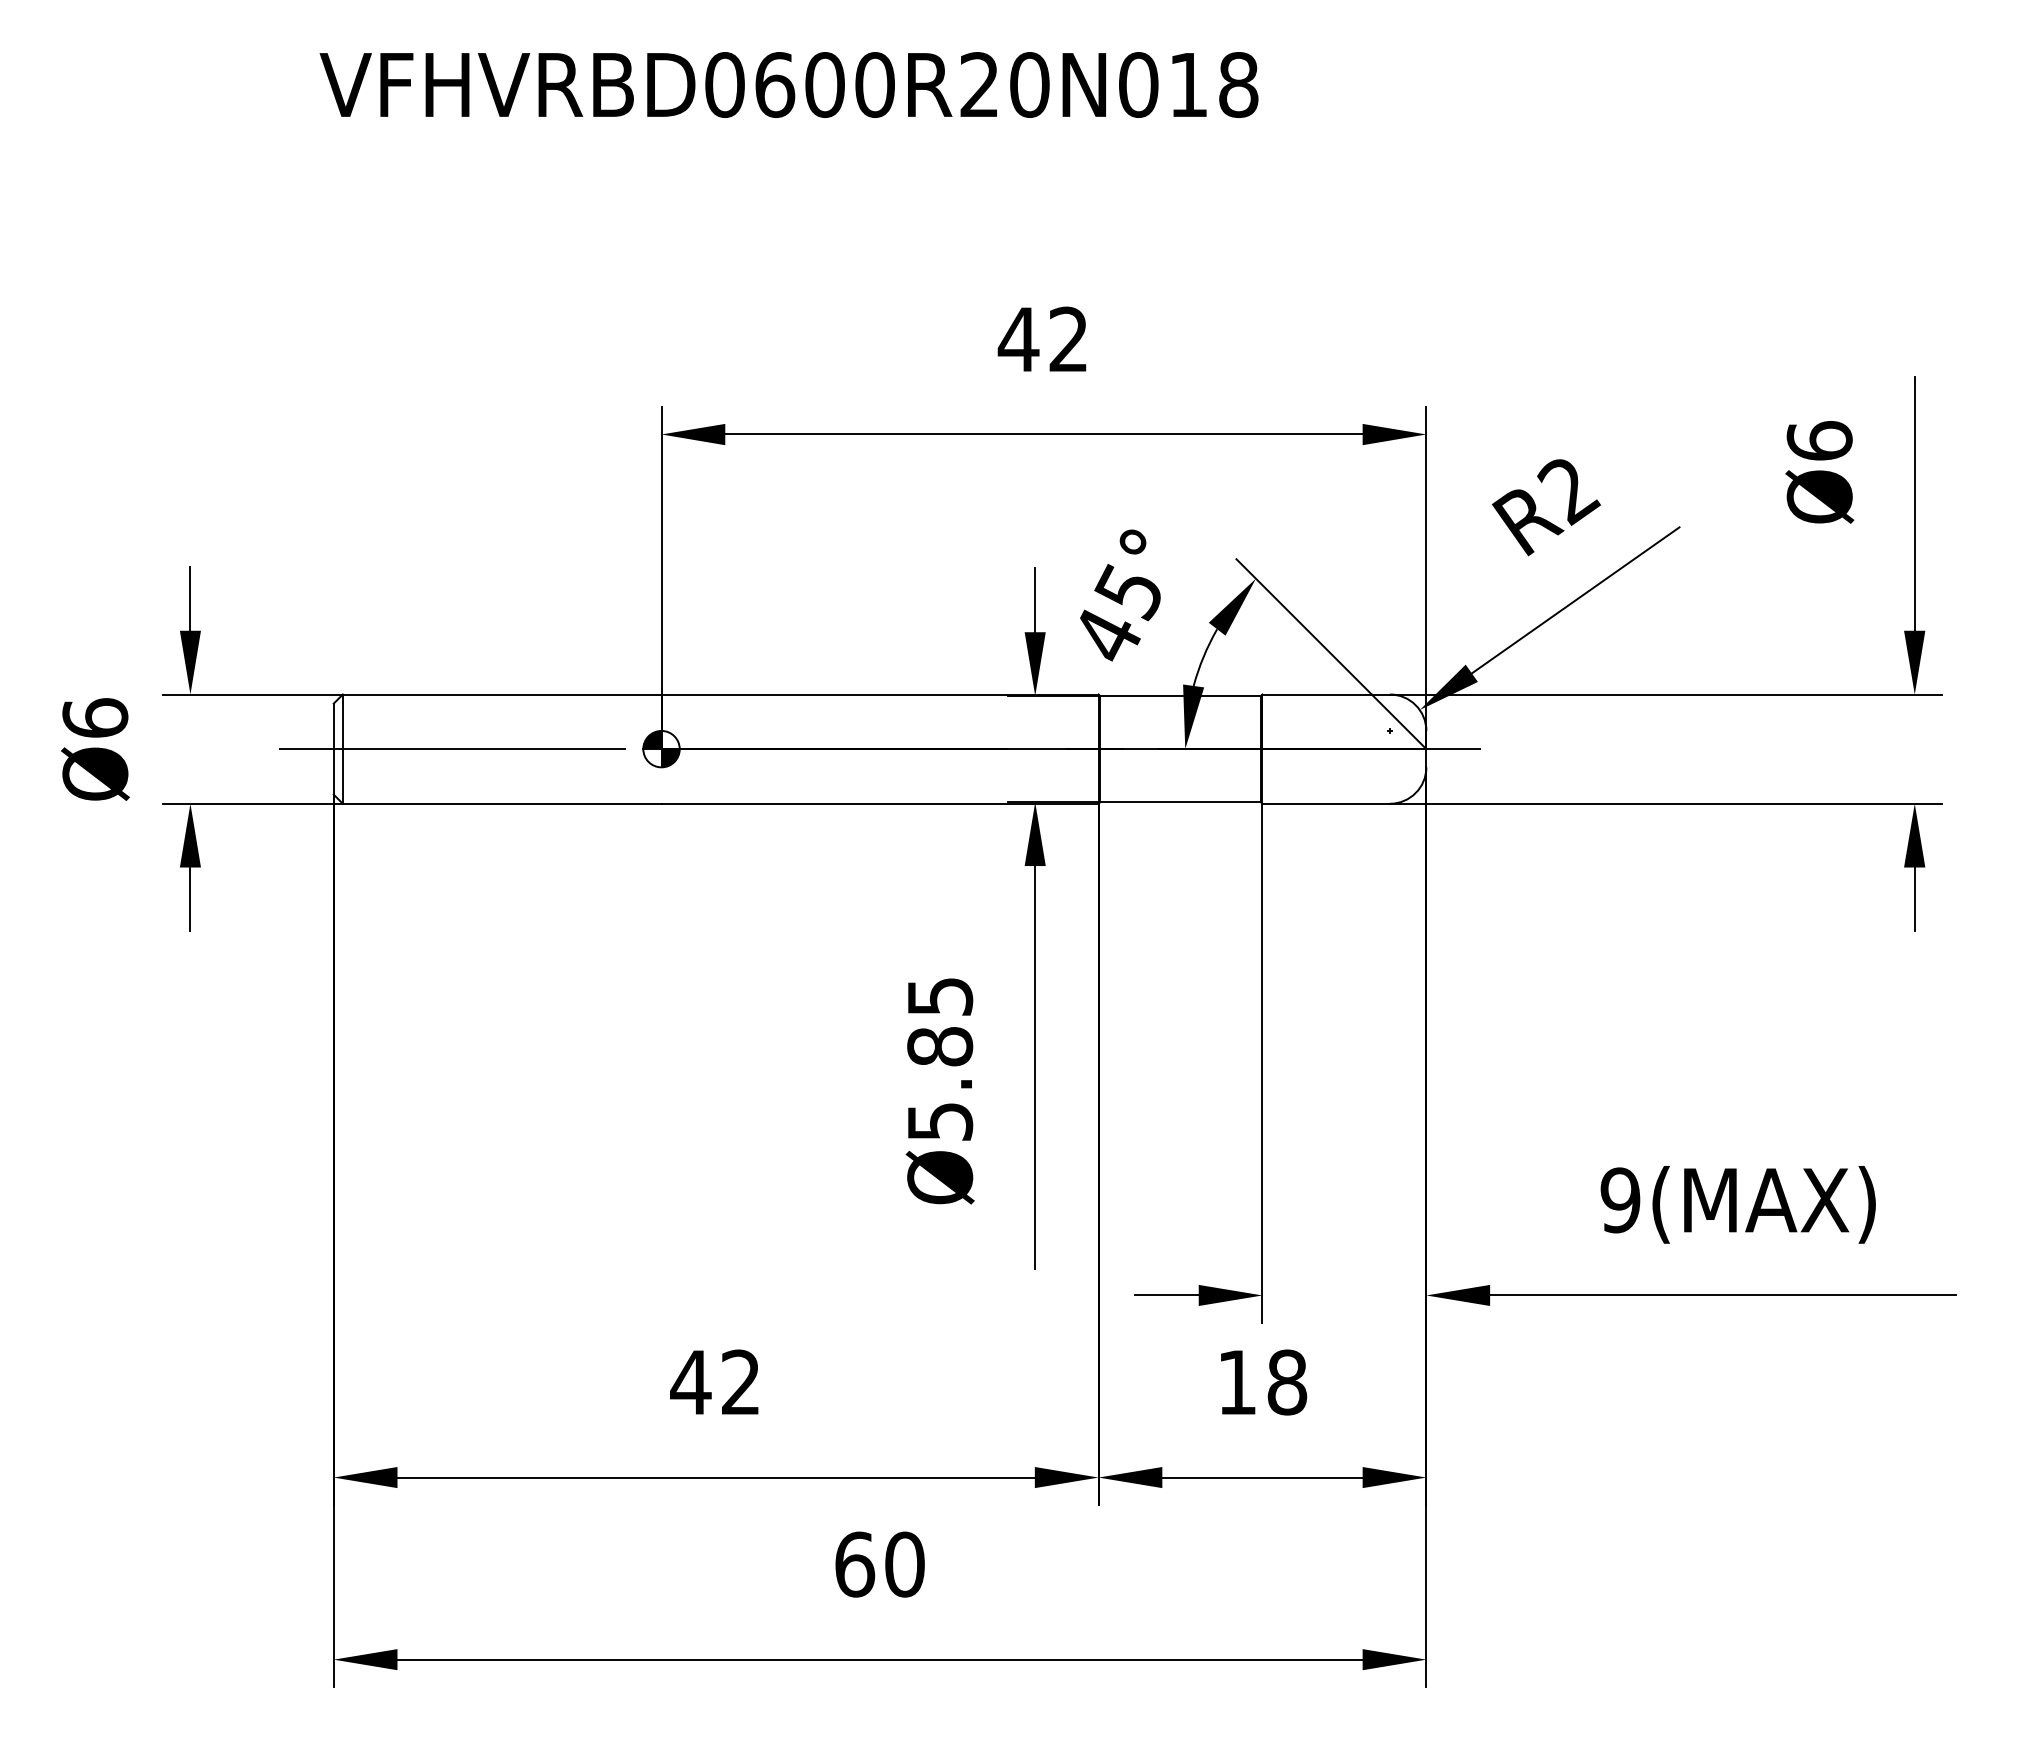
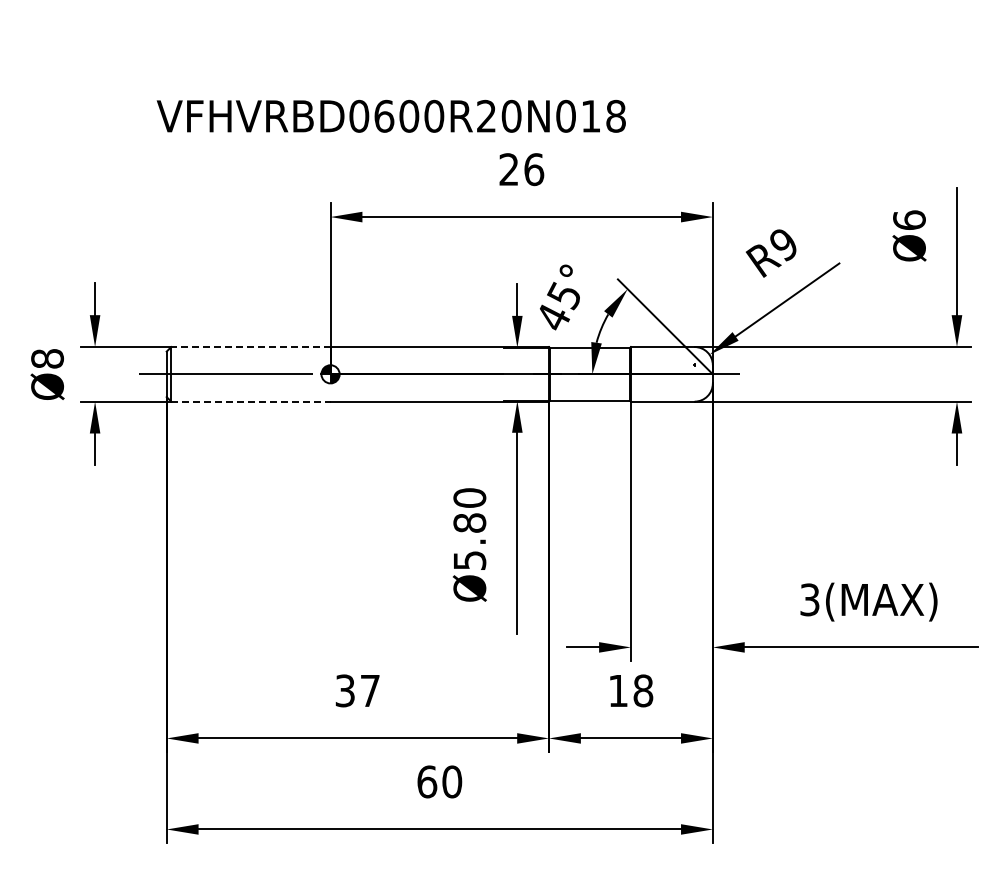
text: (787, 83) -> (390, 115), moved
text: (1043, 339) -> (521, 169), 42 -> 26
text: (1567, 491) -> (783, 245), R2 -> R9
line: (501, 695) -> (250, 347), solid -> dashed
text: (95, 717) -> (47, 358), Ø6 -> Ø8
line: (501, 803) -> (250, 401), solid -> dashed
text: (939, 995) -> (469, 497), Ø5.85 -> Ø5.80
text: (1619, 1199) -> (809, 599), 9(MAX) -> 3(MAX)
text: (713, 1381) -> (356, 690), 42 -> 37

